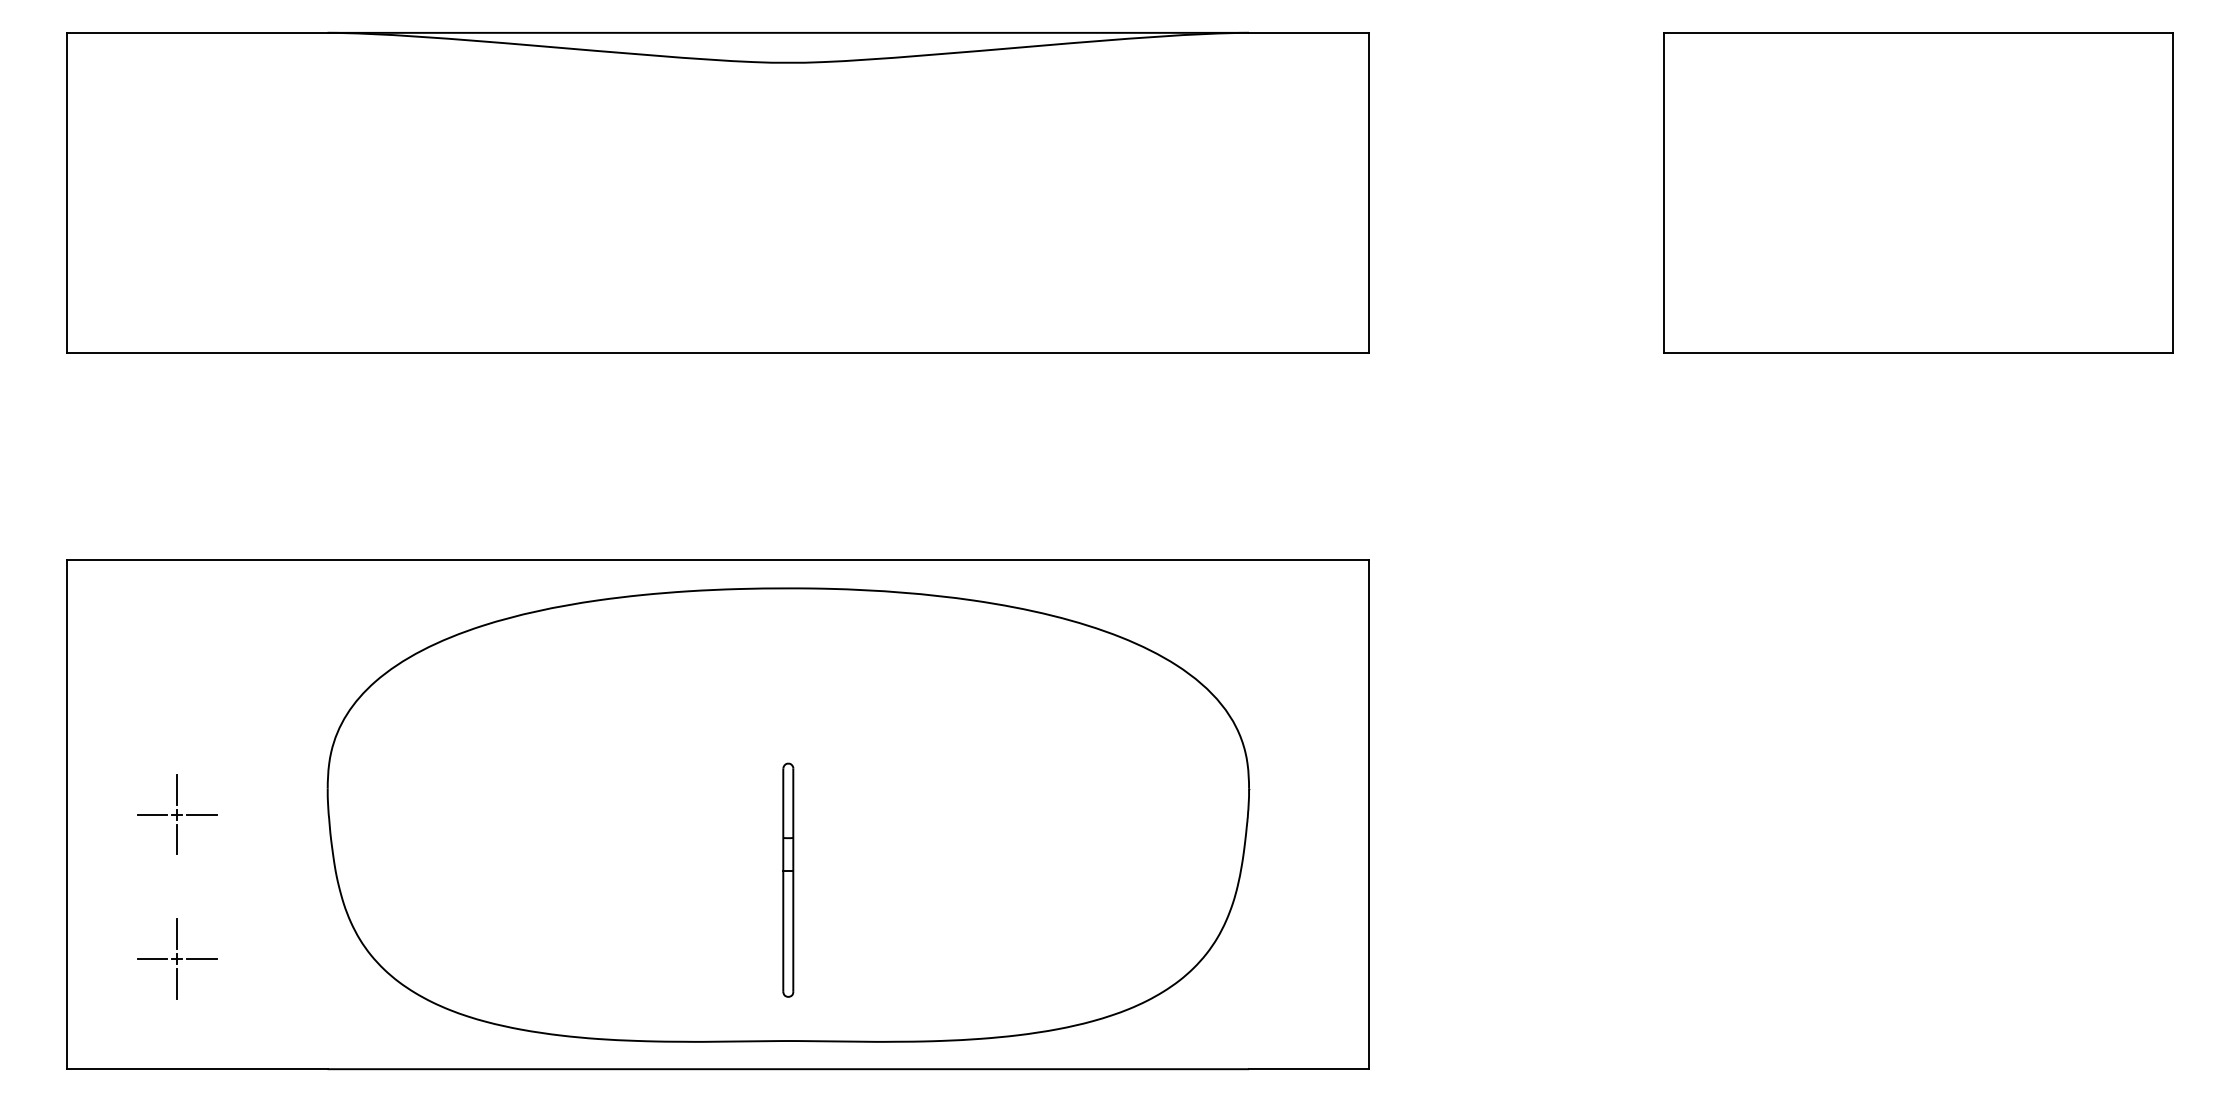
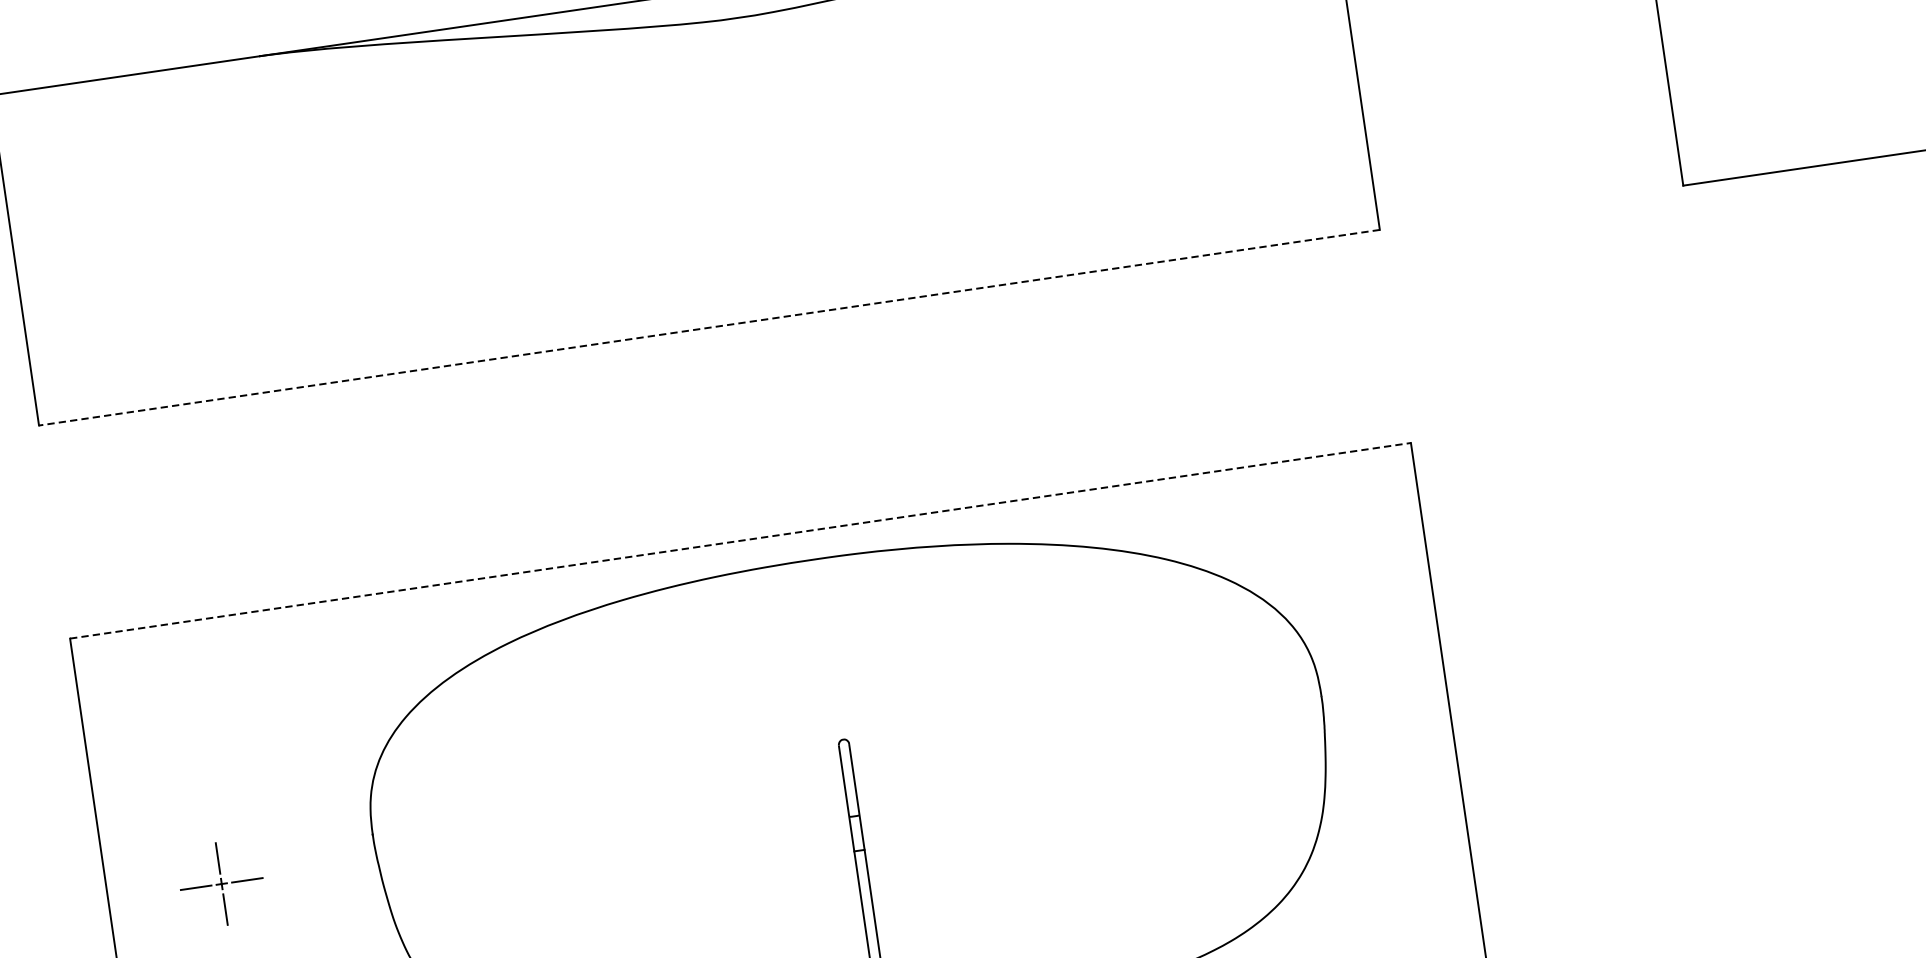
line: (717, 353) -> (708, 327), solid -> dashed
line: (718, 560) -> (740, 540), solid -> dashed

